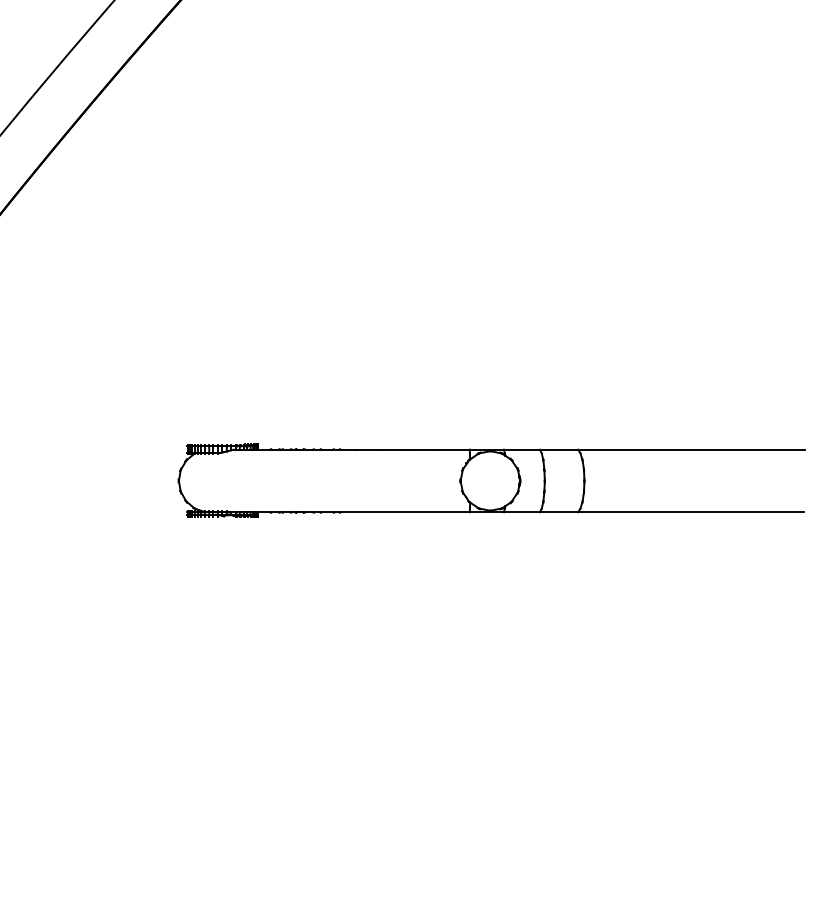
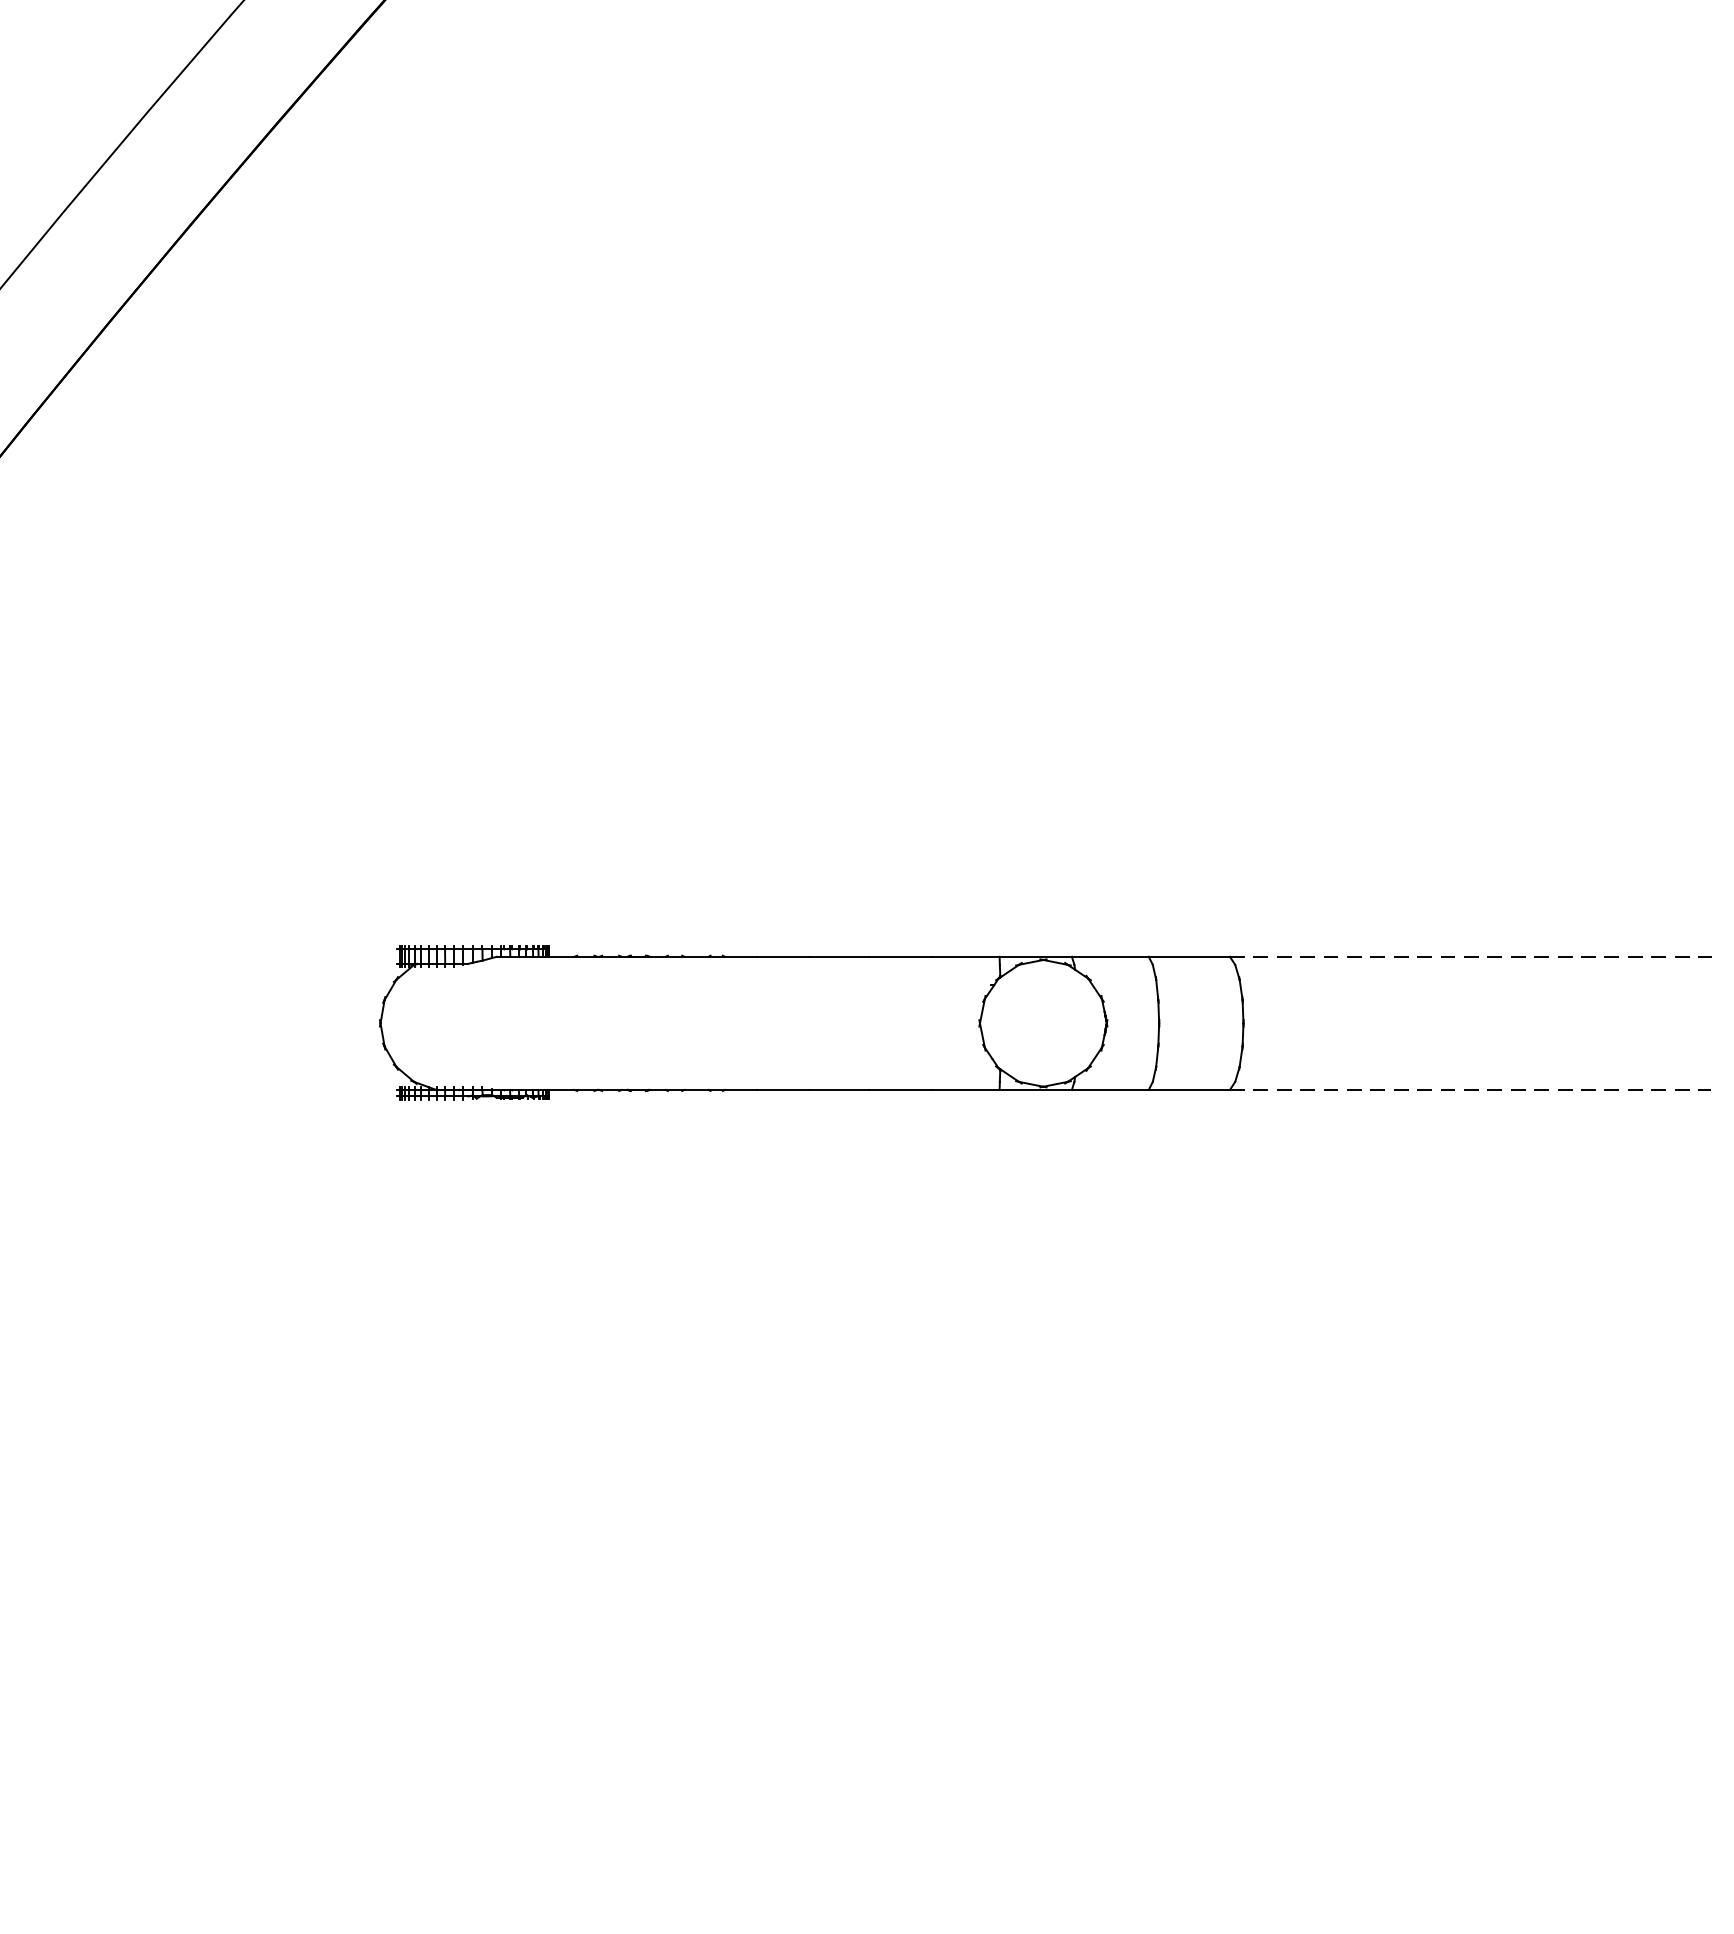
line: (691, 449) -> (1471, 956), solid -> dashed
line: (691, 512) -> (1471, 1090), solid -> dashed

